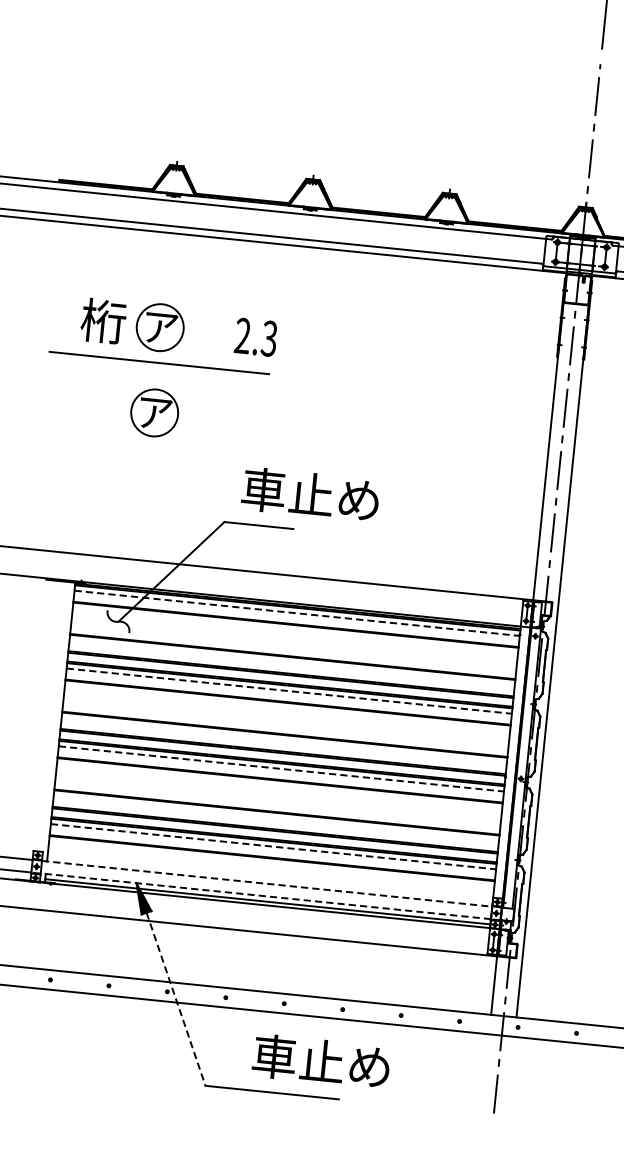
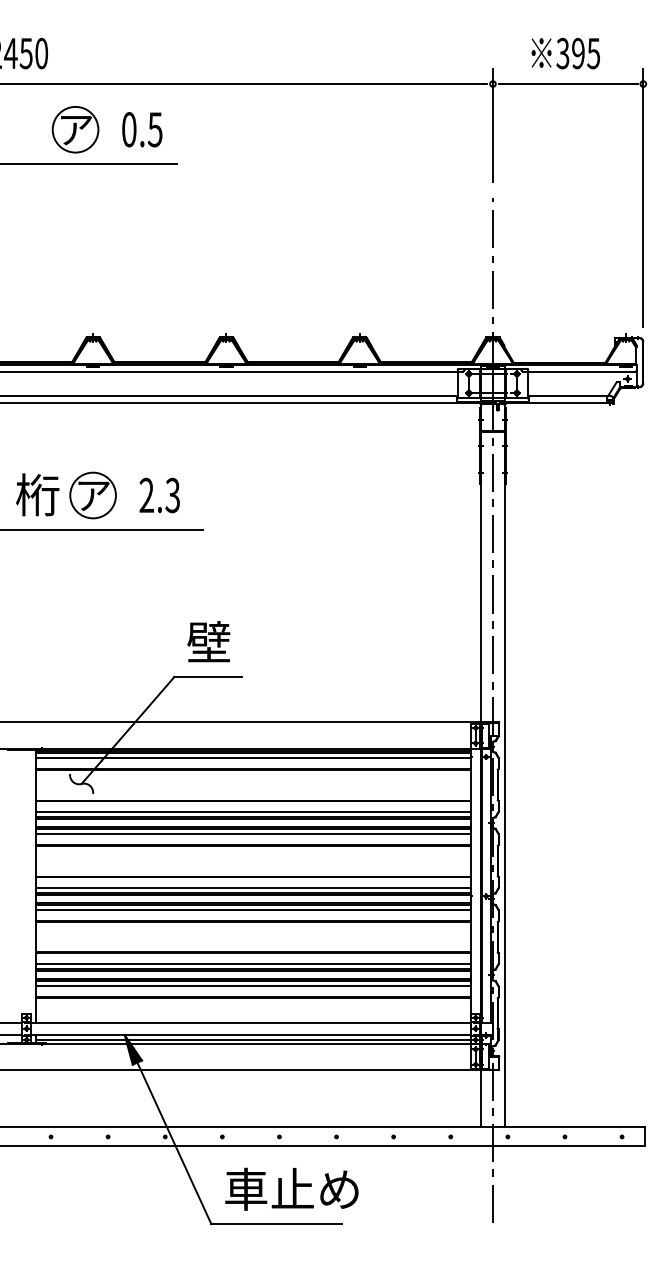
text: (255, 337) -> (159, 495), moved
part: (154, 412) -> (95, 578), removed
text: (310, 493) -> (254, 641), 車止め -> 壁
line: (298, 613) -> (254, 758), dashed -> solid
line: (291, 668) -> (253, 812), added
line: (290, 691) -> (254, 834), dashed -> solid
line: (283, 746) -> (253, 888), added
line: (282, 769) -> (254, 910), dashed -> solid
line: (275, 824) -> (253, 964), added
line: (274, 847) -> (254, 986), dashed -> solid
line: (267, 883) -> (251, 1022), dashed -> solid
line: (266, 895) -> (251, 1034), dashed -> solid
line: (176, 999) -> (174, 1143), dashed -> solid
text: (320, 1060) -> (291, 1188), moved

